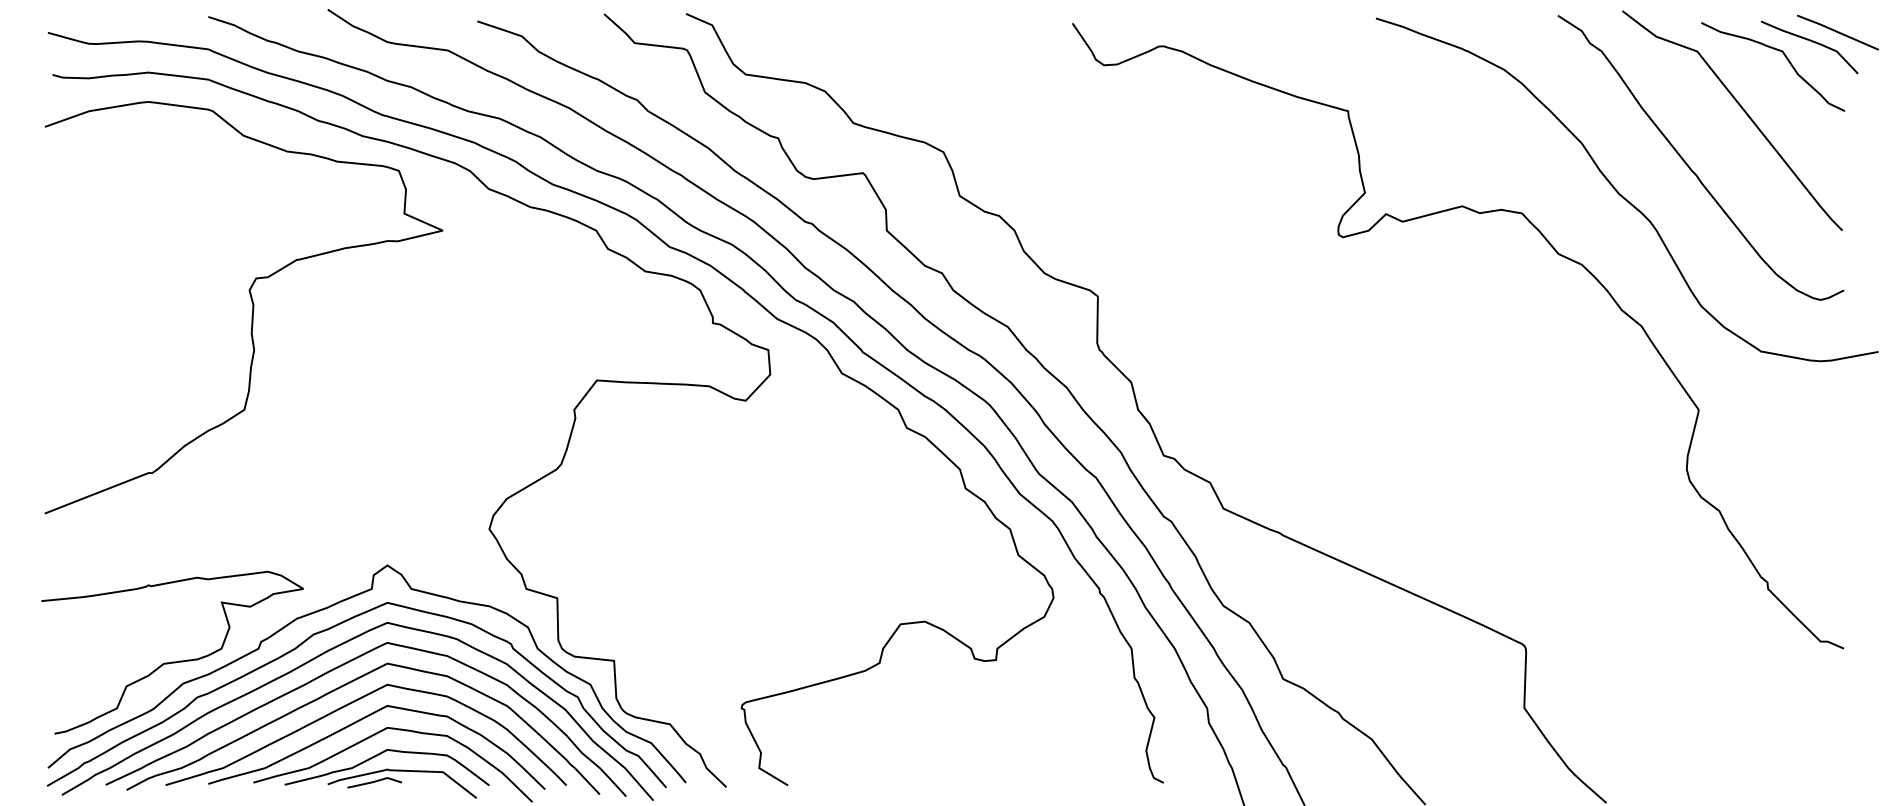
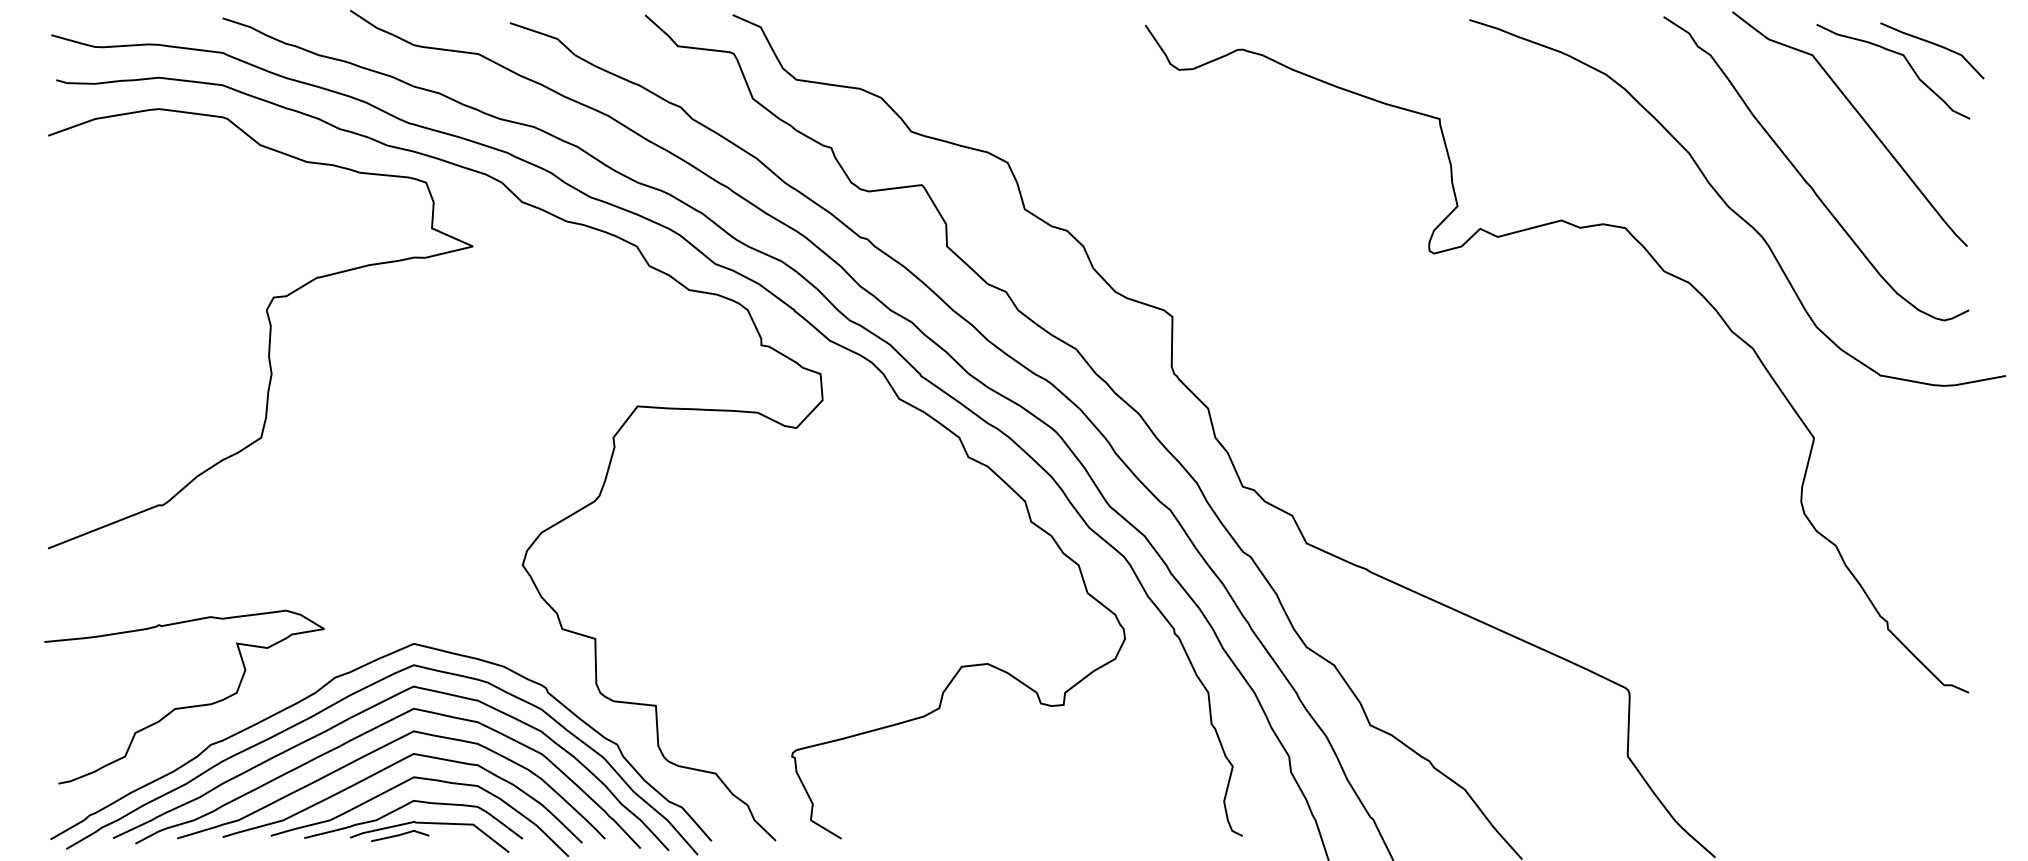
line: (1837, 33) -> (1962, 35), removed
curve: (335, 605) -> (358, 646), removed

